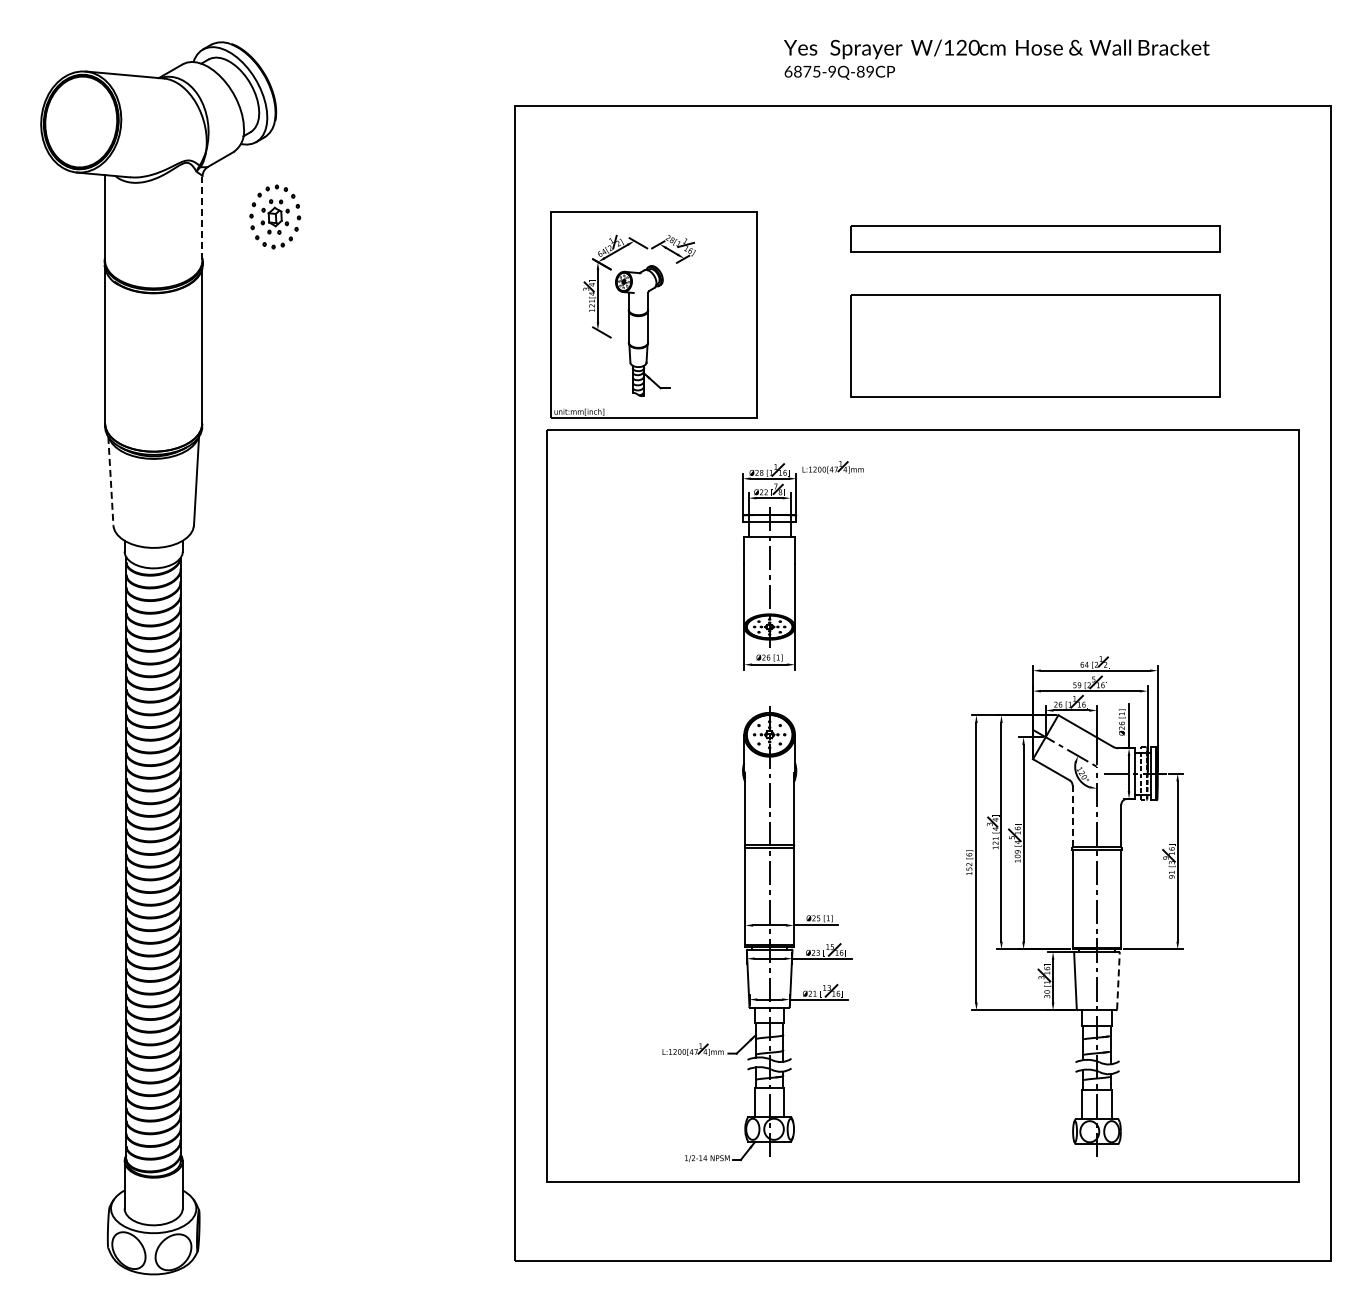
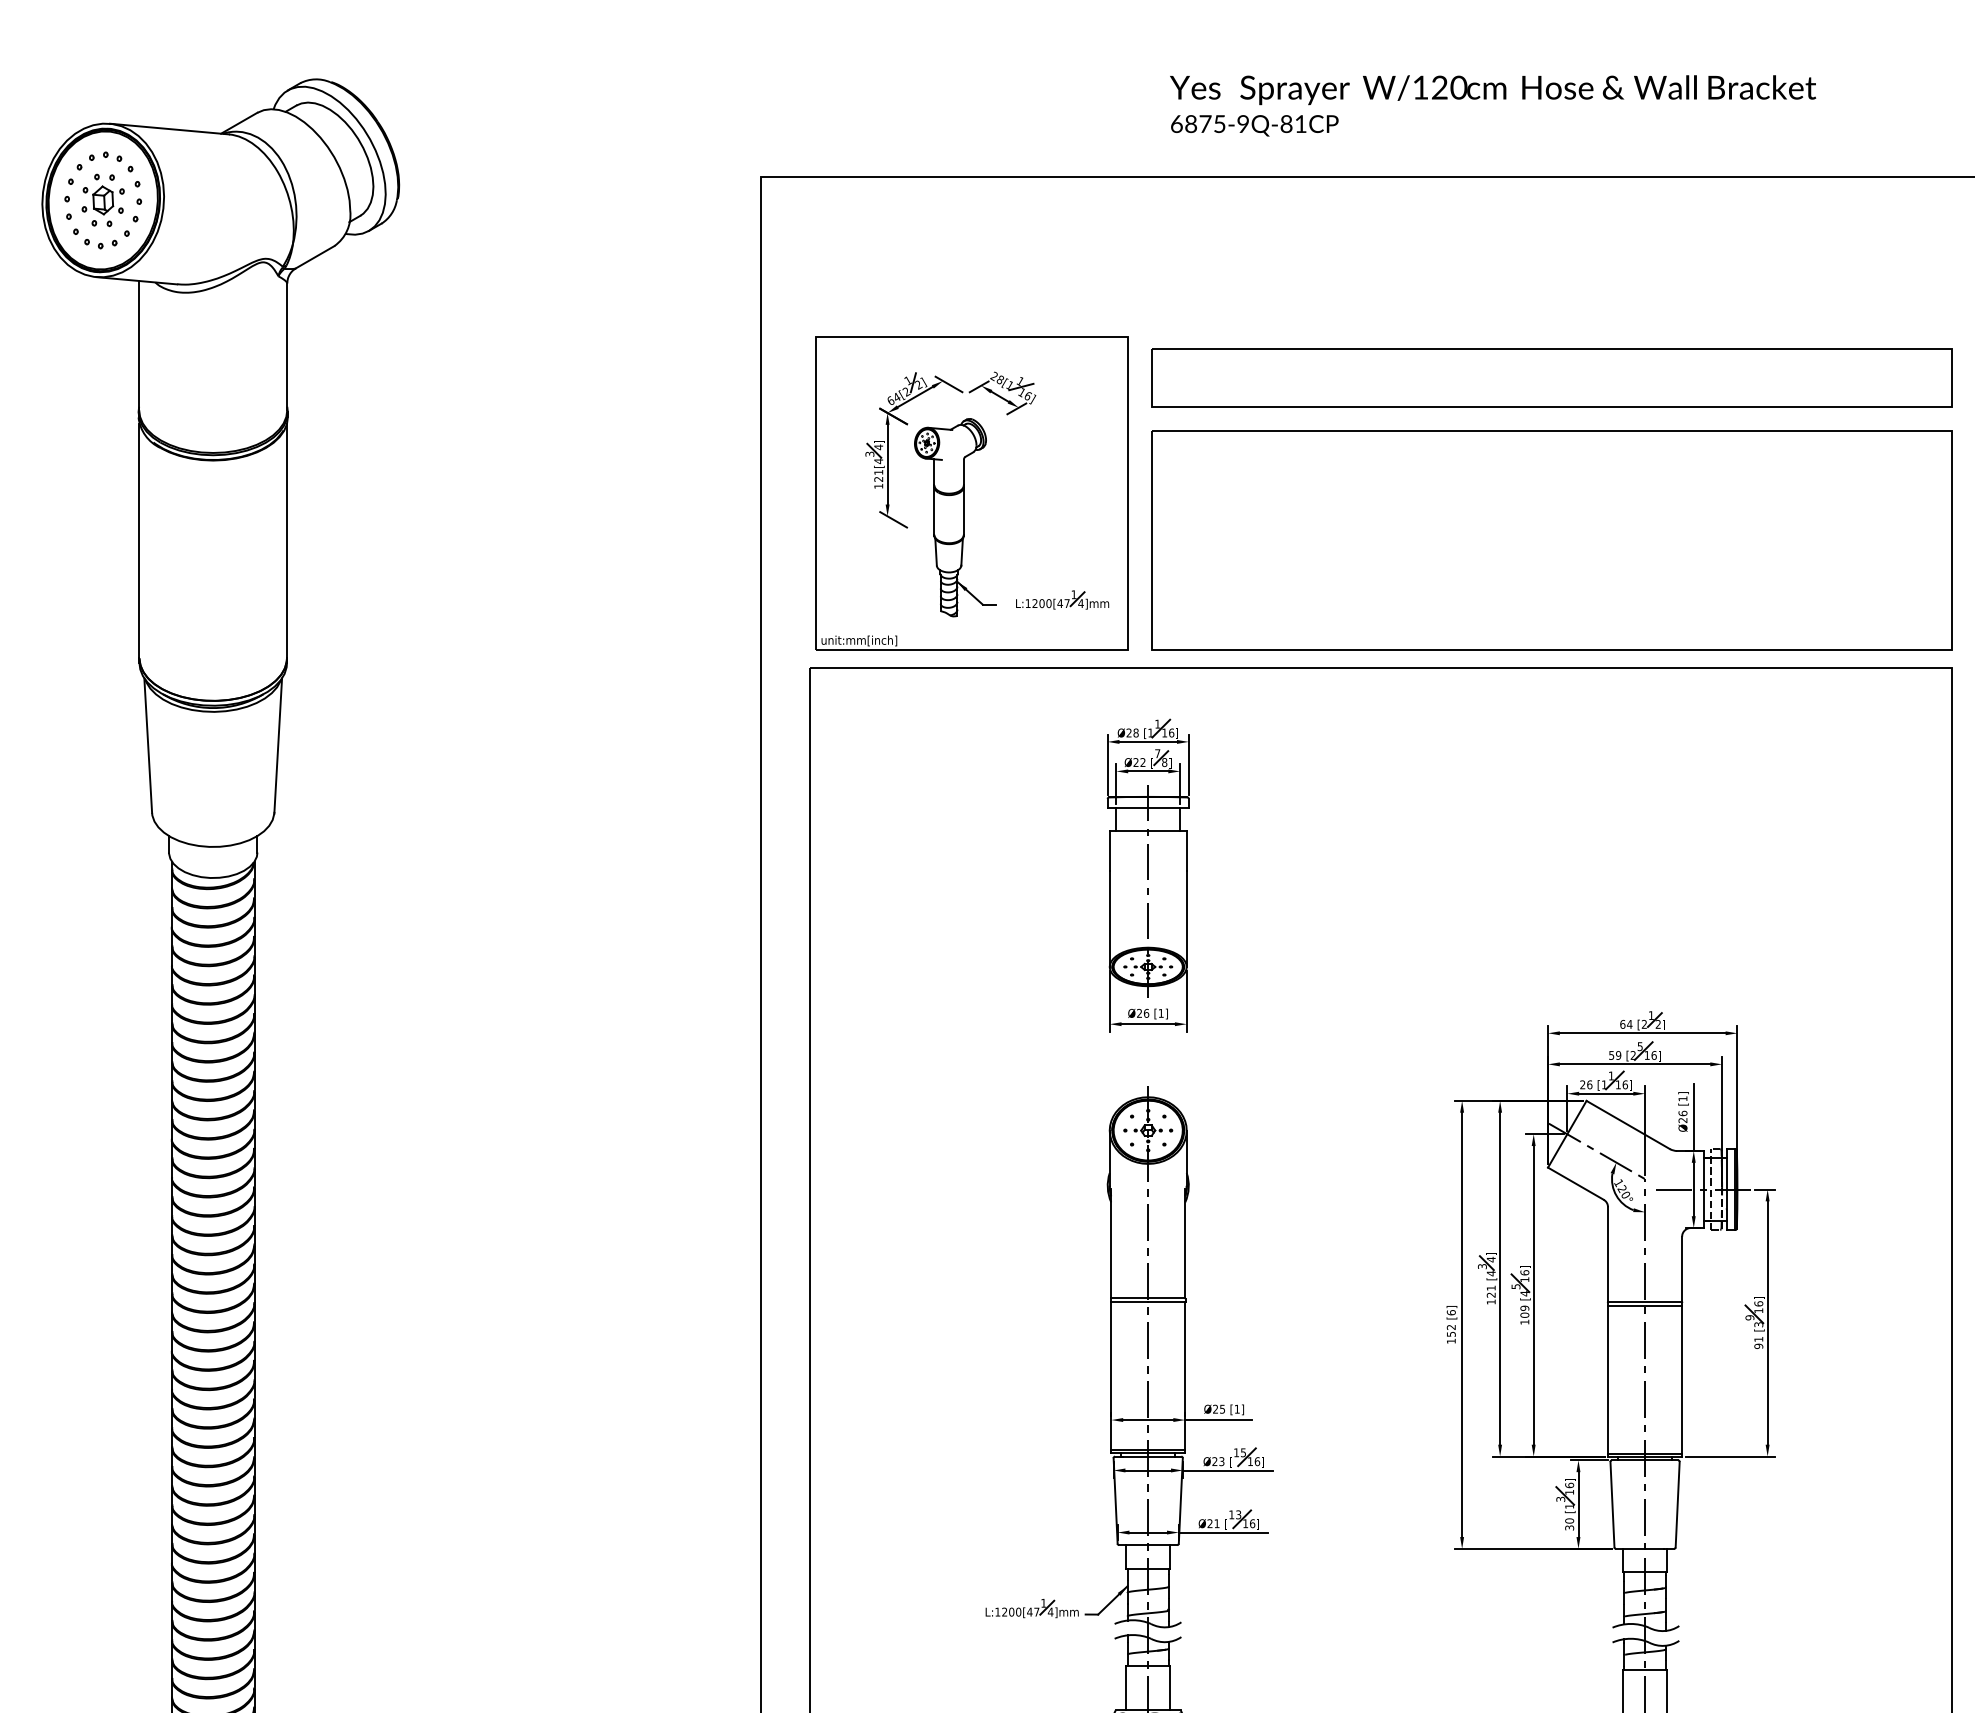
text: (869, 71) -> (1299, 123), 6875-9Q-89CP -> 6875-9Q-81CP
part: (275, 216) -> (103, 199), moved
line: (202, 218) -> (287, 346), dashed -> solid
part: (1035, 238) -> (1551, 377), size x1.43
part: (1035, 345) -> (1551, 539), size x1.43
part: (832, 467) -> (1061, 600), moved
line: (110, 481) -> (147, 746), dashed -> solid
line: (1072, 816) -> (1607, 1254), dashed -> solid
line: (1118, 980) -> (1677, 1503), dashed -> solid

